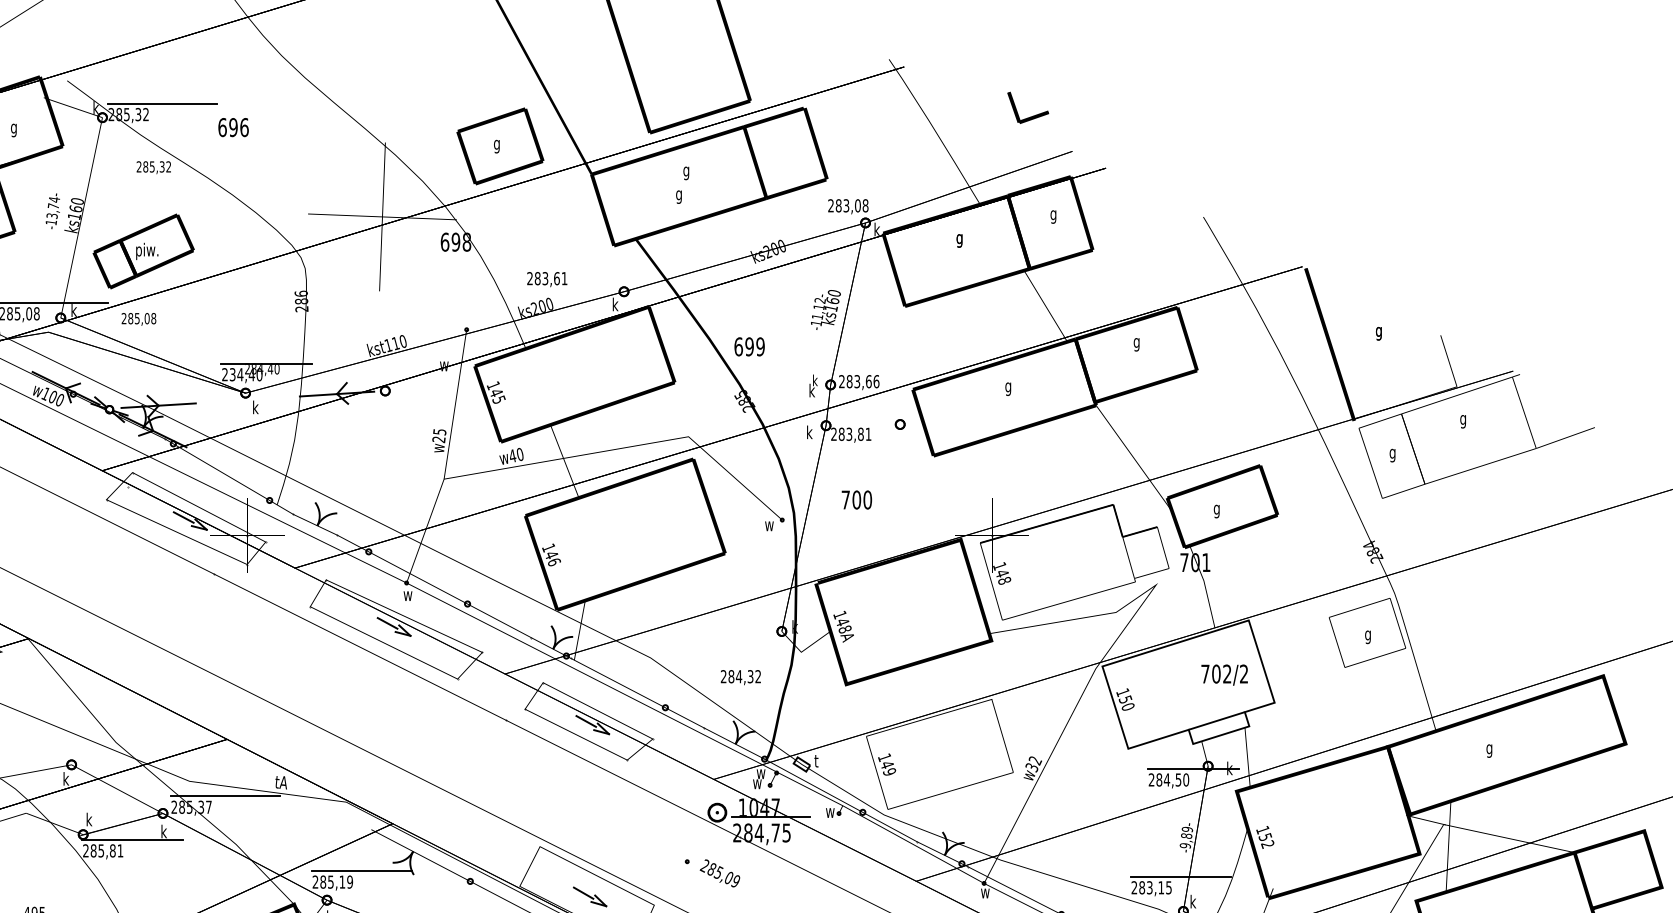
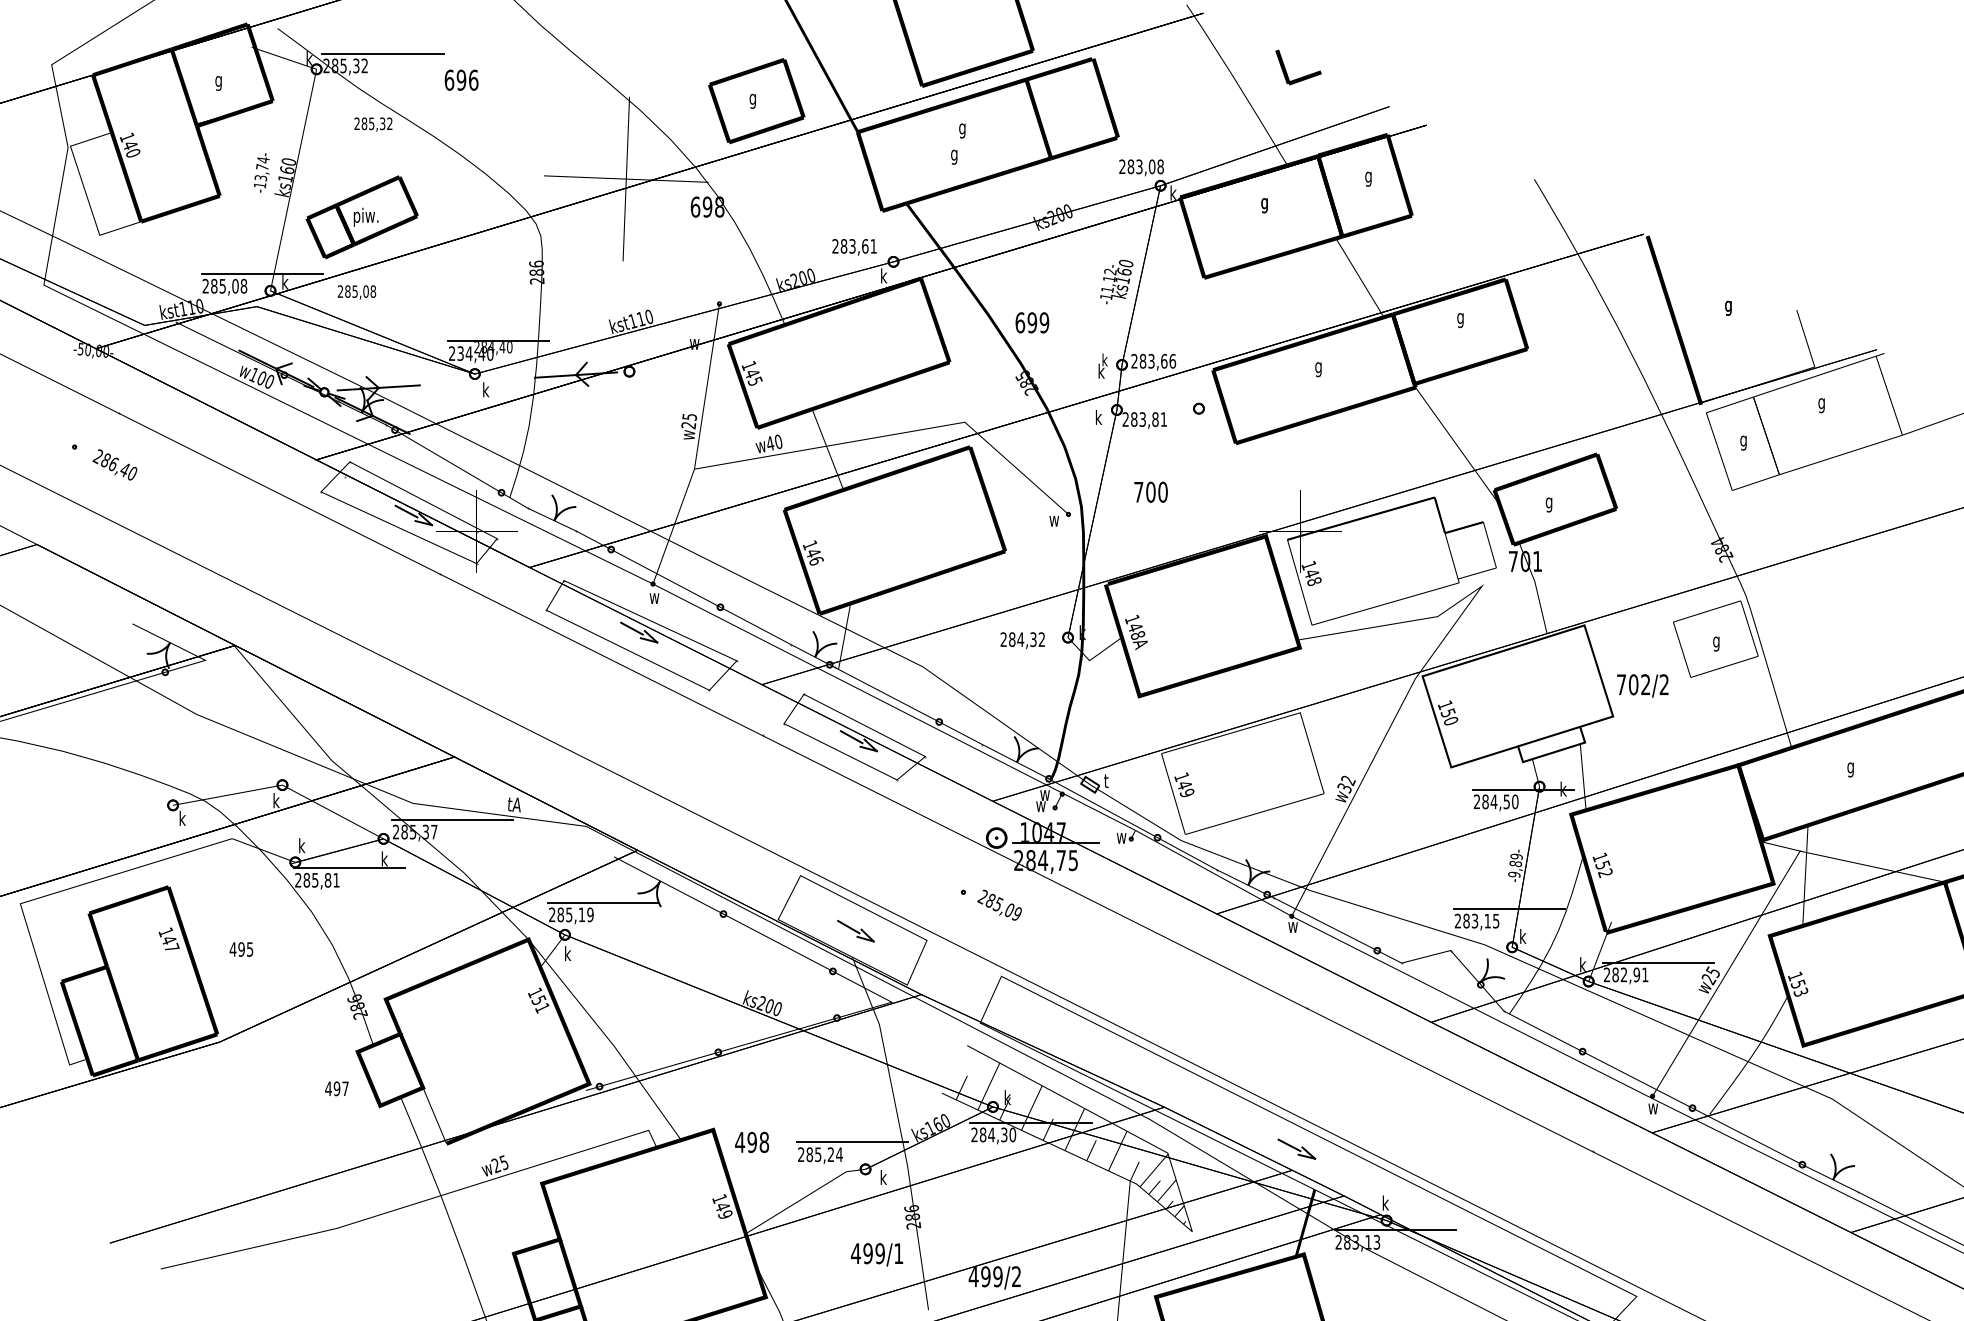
part: (1031, 116) -> (1302, 76), moved
text: (547, 279) -> (854, 247), moved
text: (1224, 674) -> (1642, 685), moved
text: (740, 677) -> (1022, 640), moved

